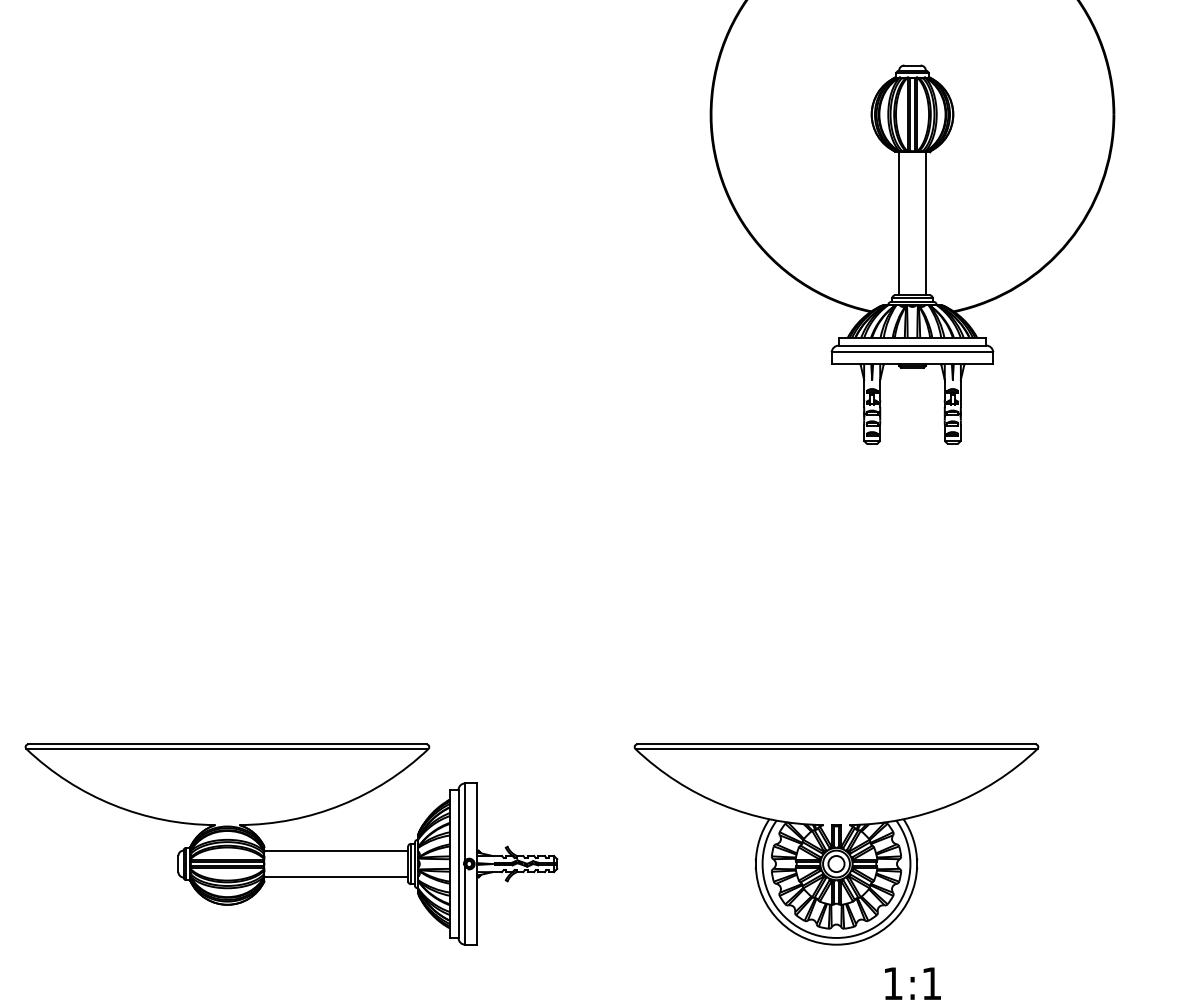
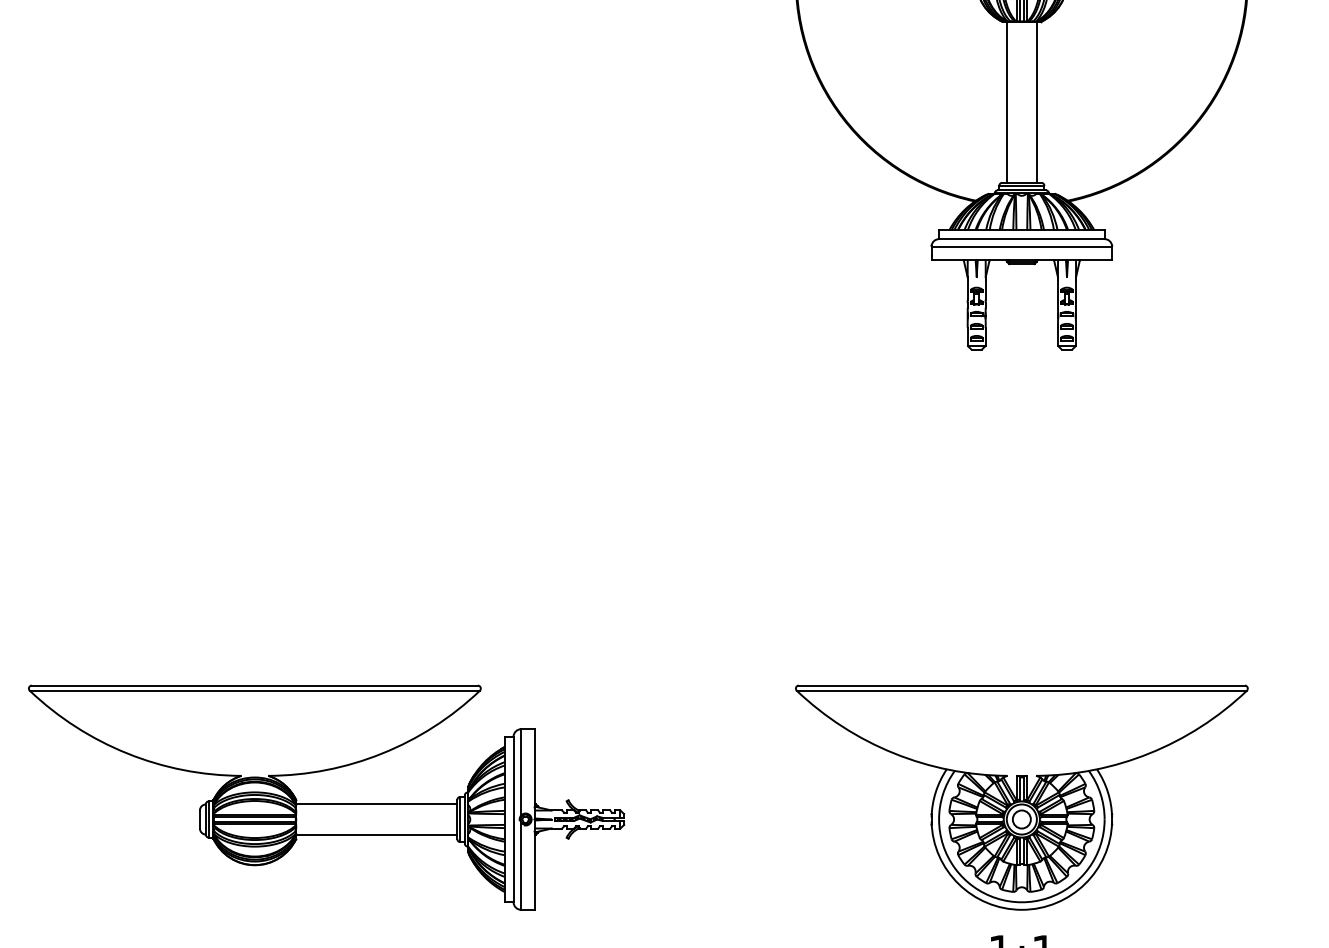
part: (836, 844) -> (1021, 797), moved

